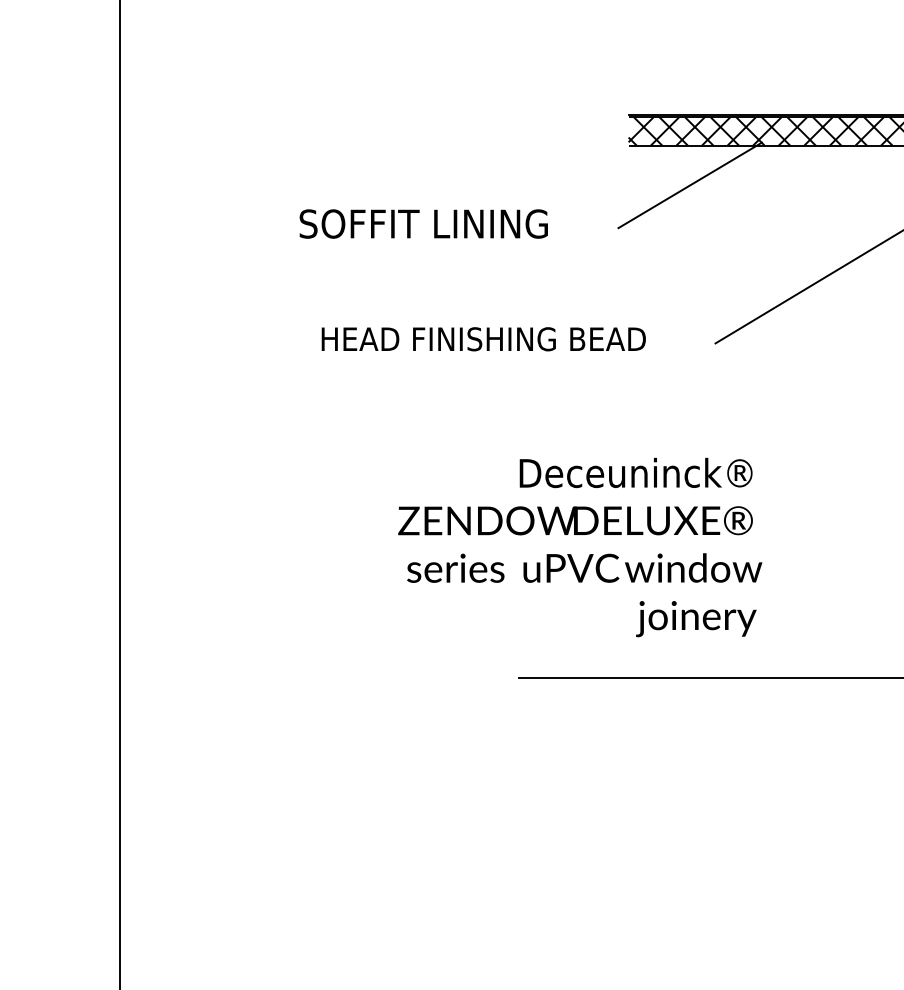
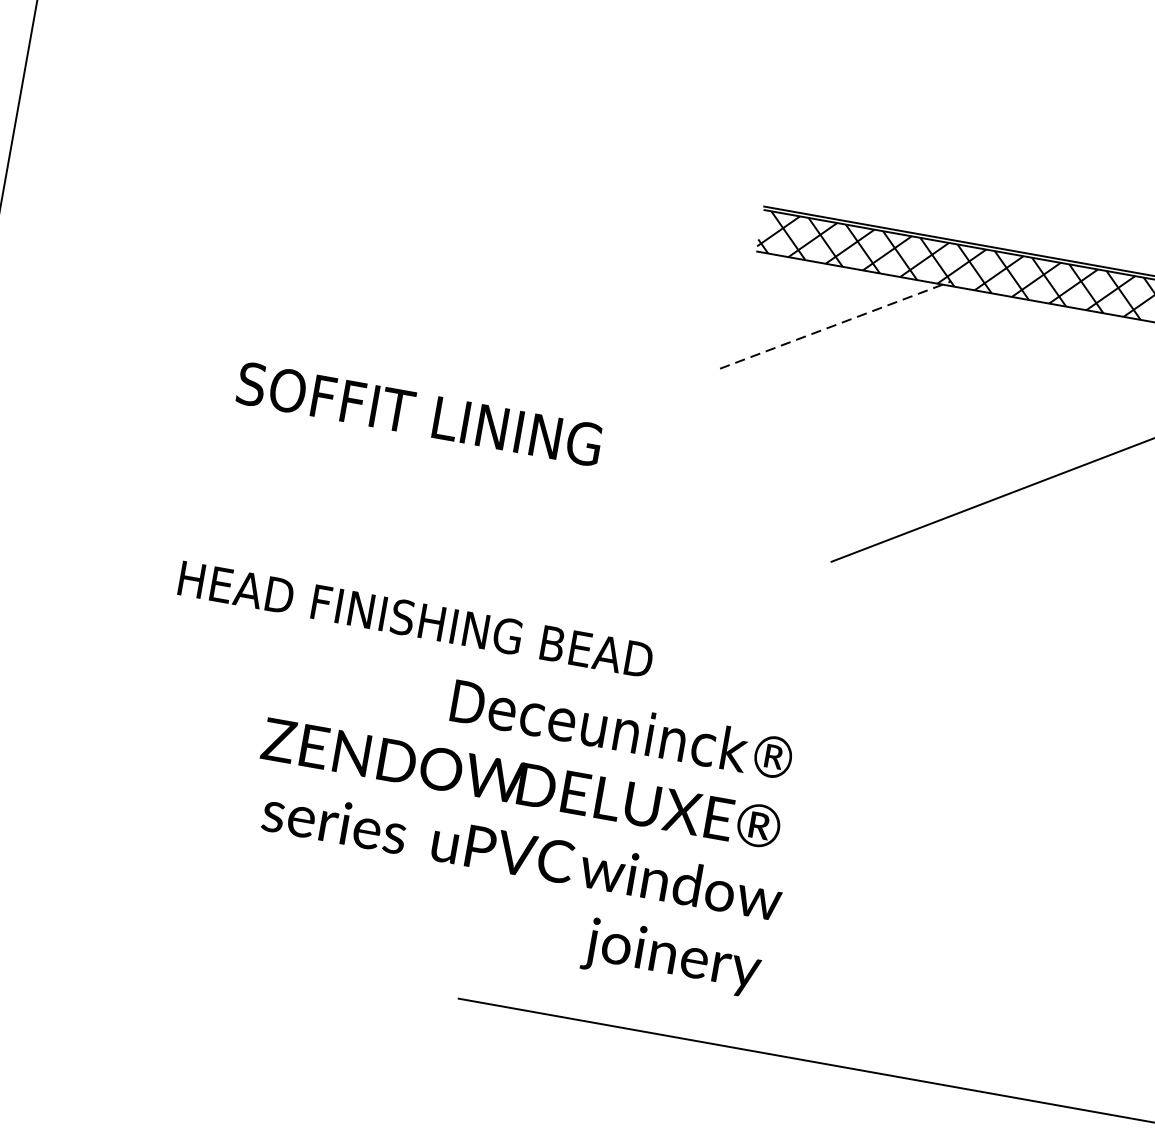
line: (690, 185) -> (836, 325), solid -> dashed
text: (423, 223) -> (419, 413), moved
text: (483, 339) -> (415, 619), moved
text: (580, 547) -> (521, 823), moved

